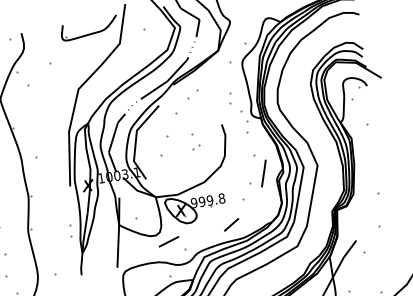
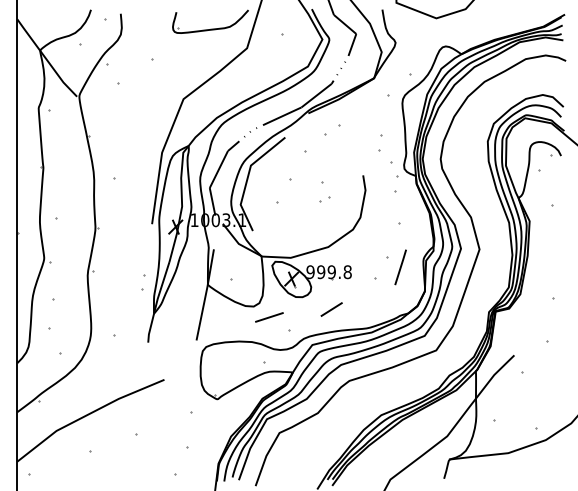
line: (263, 173) -> (400, 267), moved
line: (231, 224) -> (331, 309), moved

